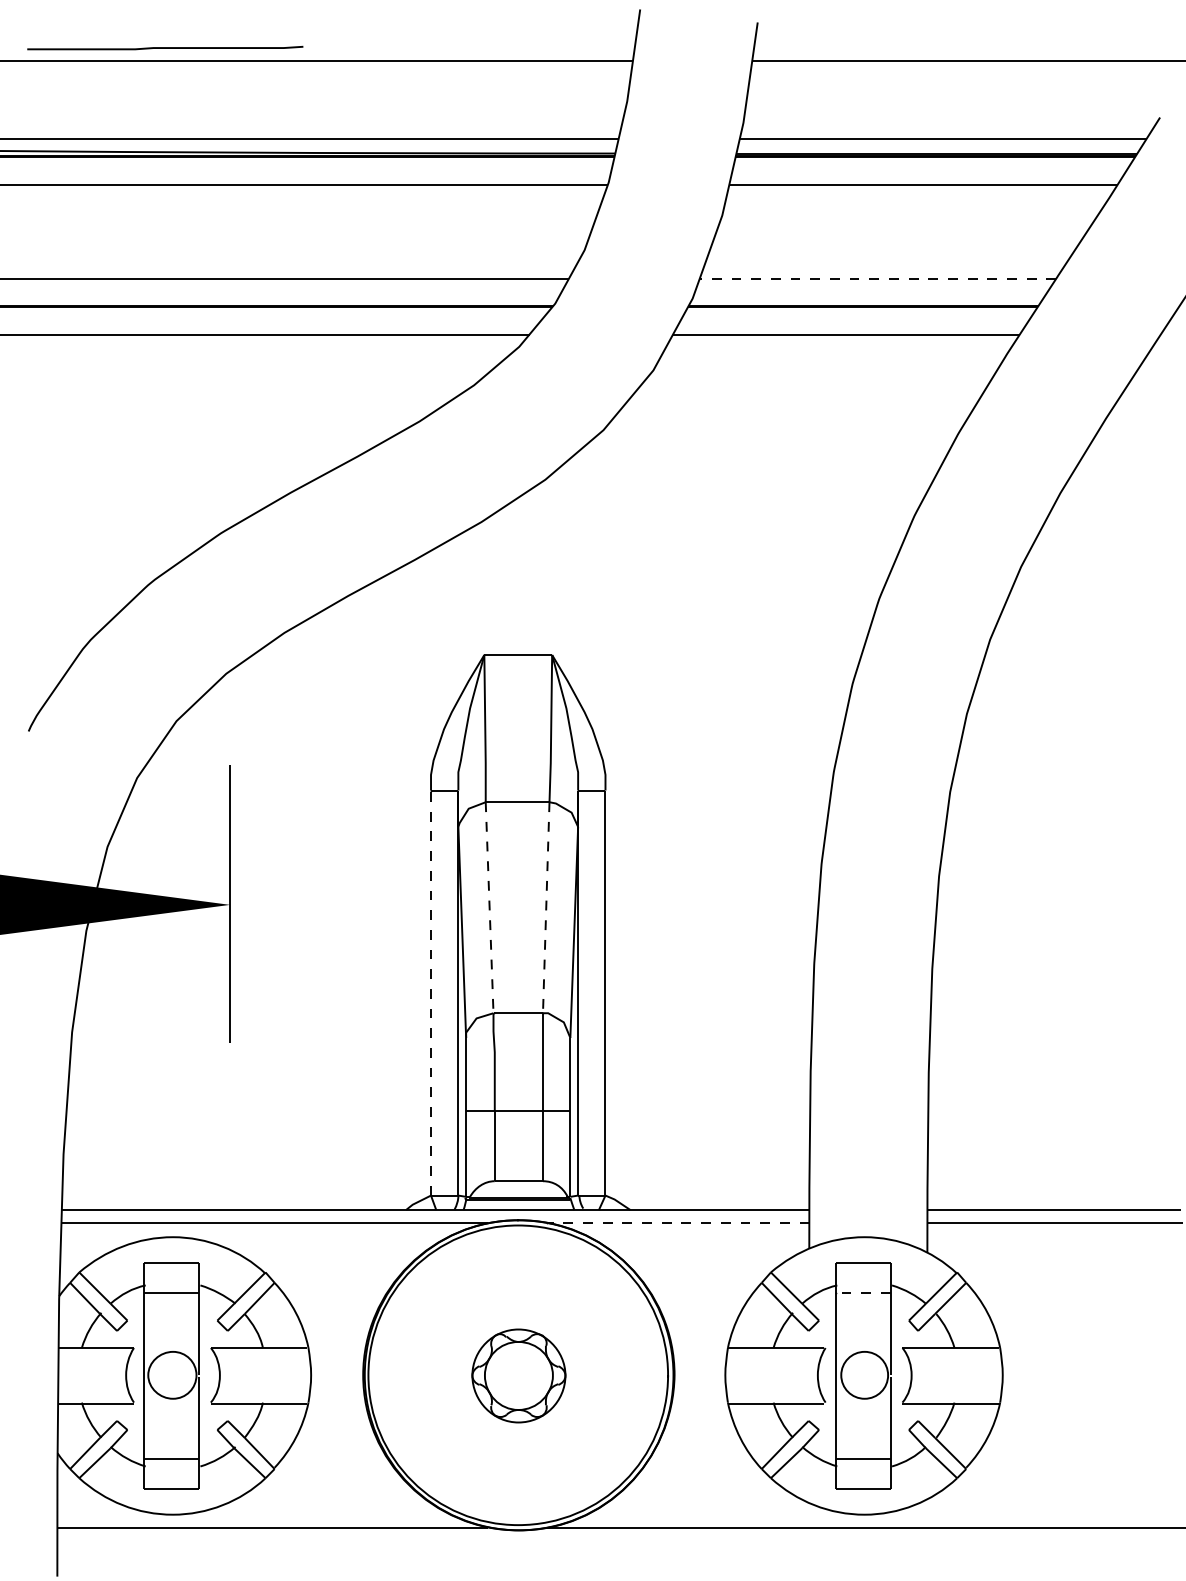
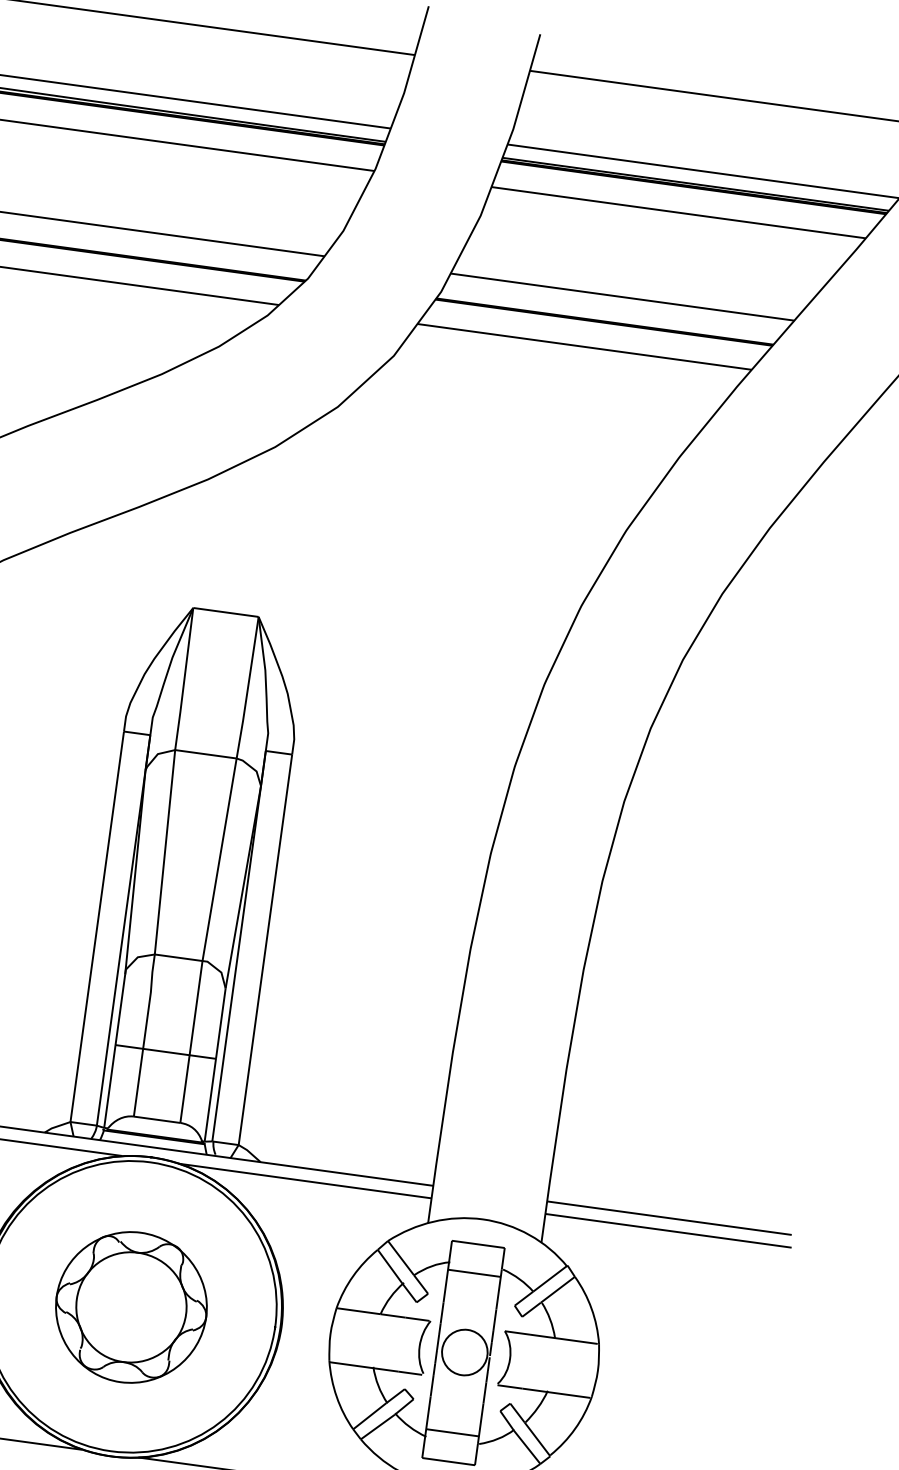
line: (877, 278) -> (622, 296), dashed -> solid
line: (489, 908) -> (164, 853), dashed -> solid
line: (546, 908) -> (219, 860), dashed -> solid
line: (431, 992) -> (97, 926), dashed -> solid
line: (677, 1222) -> (304, 1180), dashed -> solid
line: (862, 1293) -> (473, 1273), dashed -> solid
part: (518, 1375) -> (131, 1307), size x1.67

